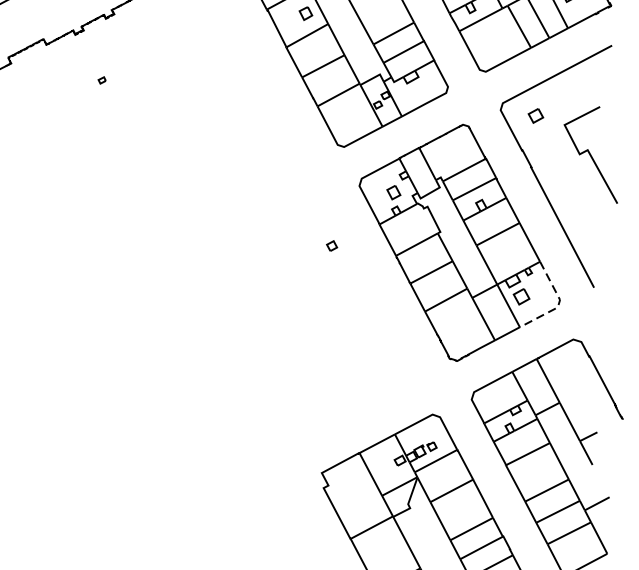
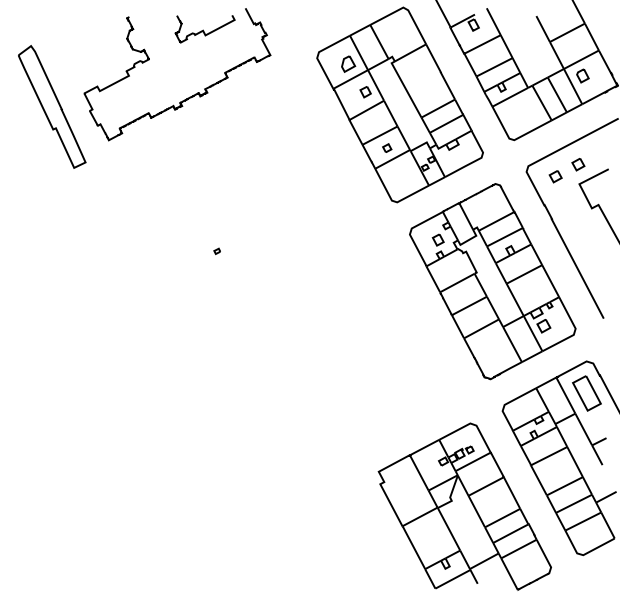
part: (101, 79) -> (216, 250), moved
part: (563, 101) -> (578, 164), added
part: (332, 245) -> (387, 147), moved
line: (558, 304) -> (574, 332), dashed -> solid
part: (573, 378) -> (586, 393), added

